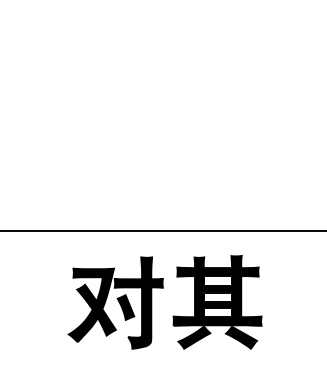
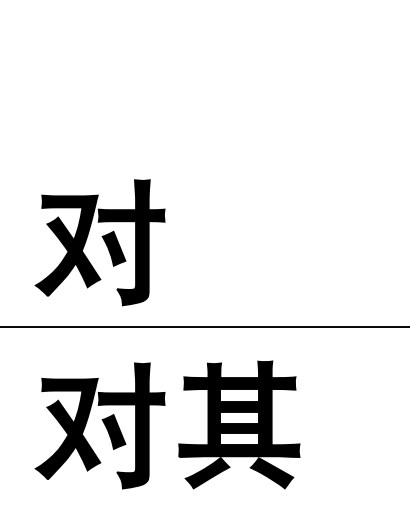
part: (115, 168) -> (99, 241), added

